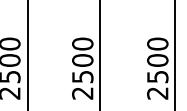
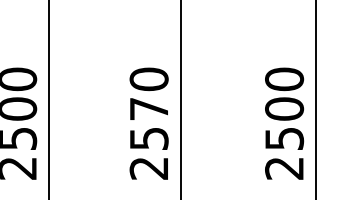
text: (82, 60) -> (148, 109), 2500 -> 2570

